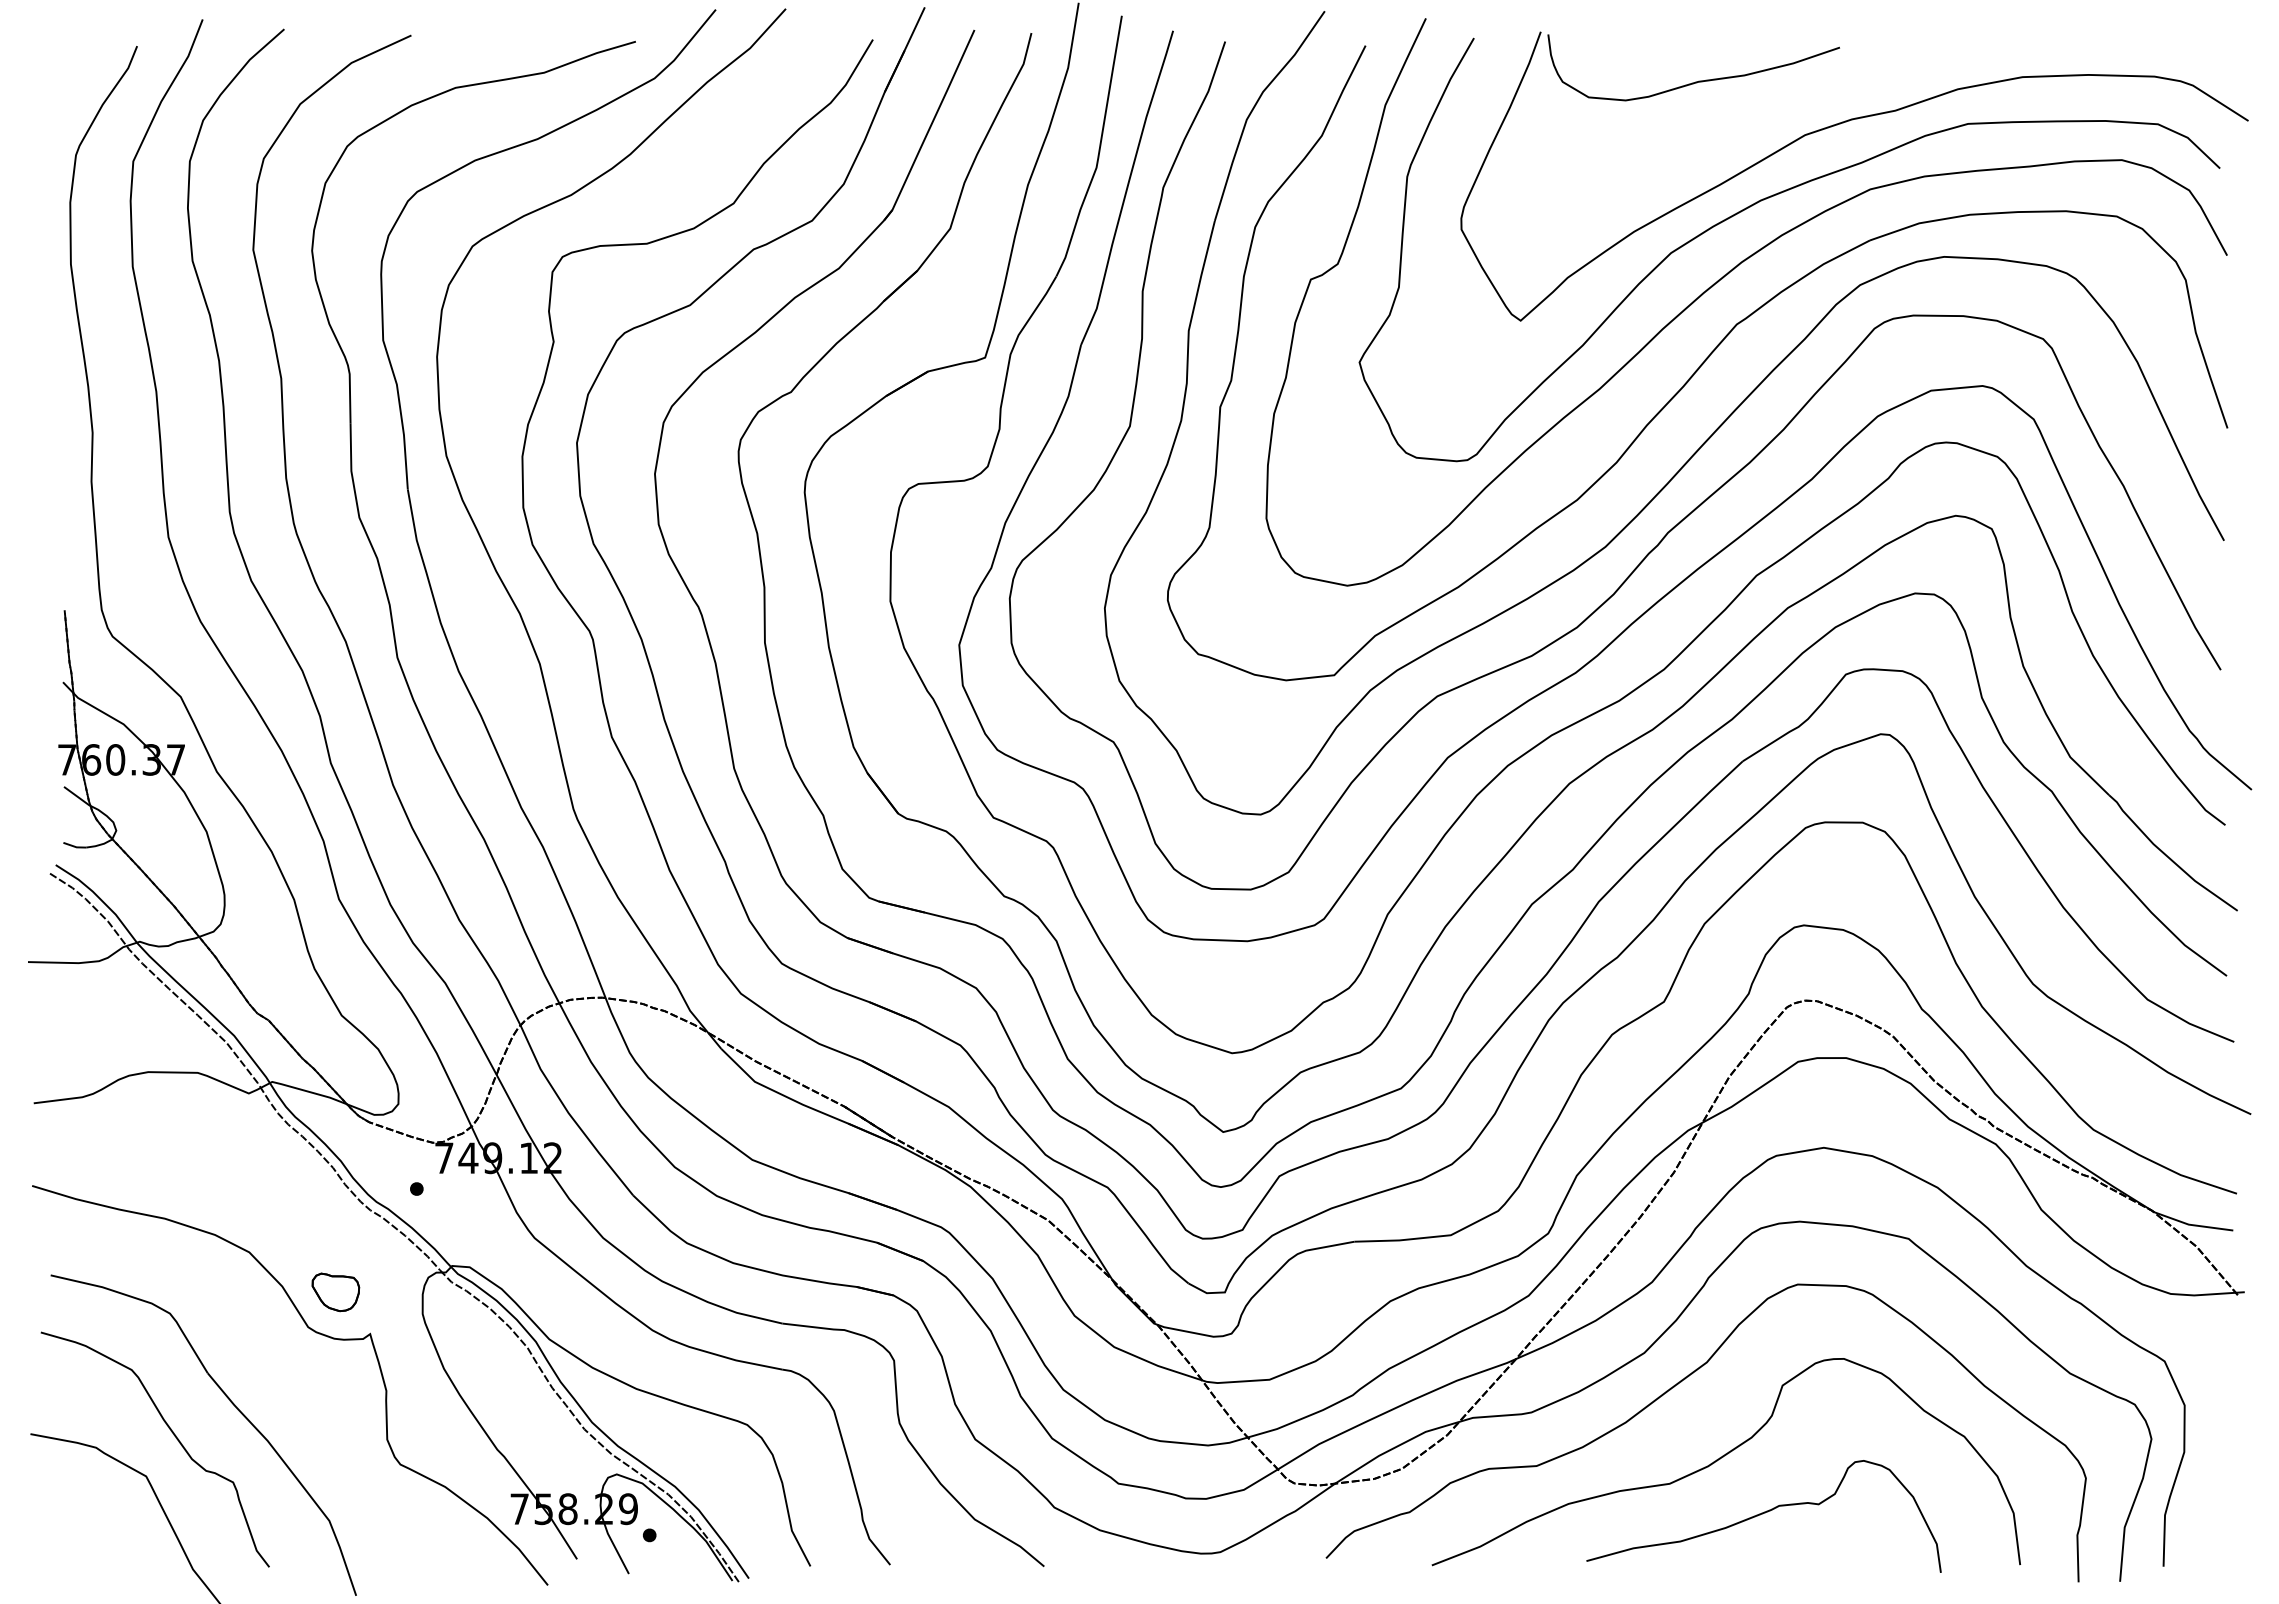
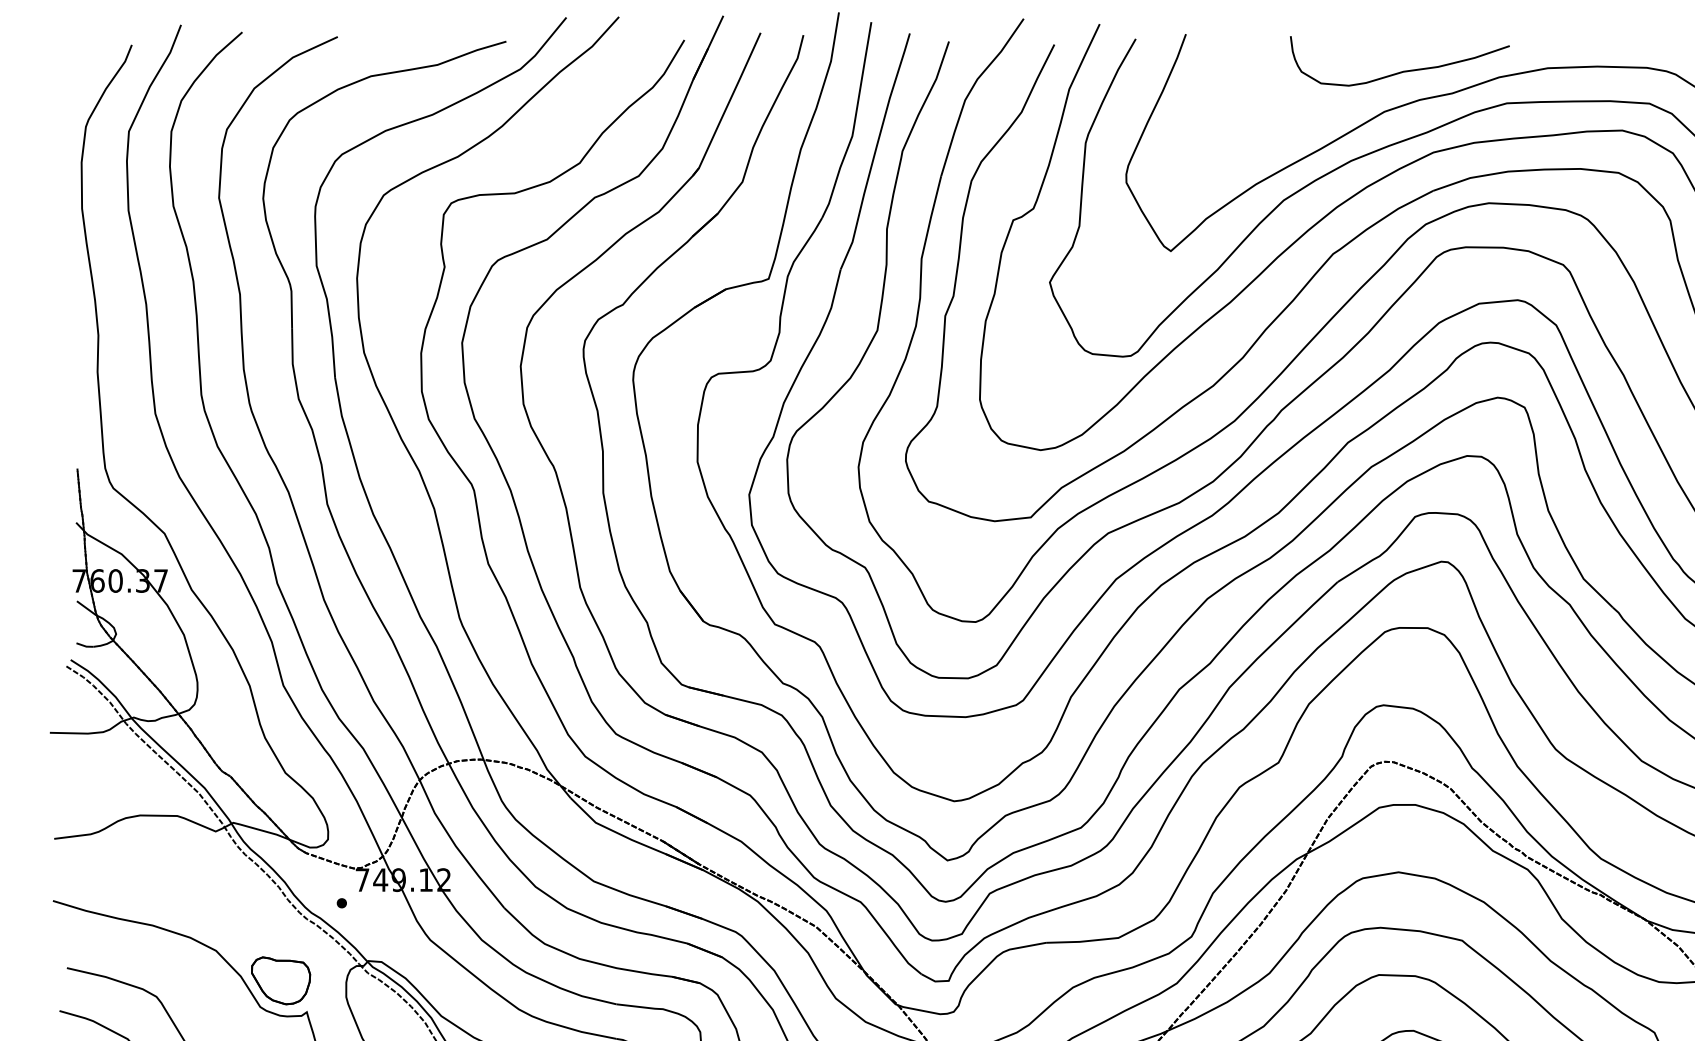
curve: (1698, 80) -> (1403, 70), moved
part: (335, 1292) -> (280, 980), size x1.67

